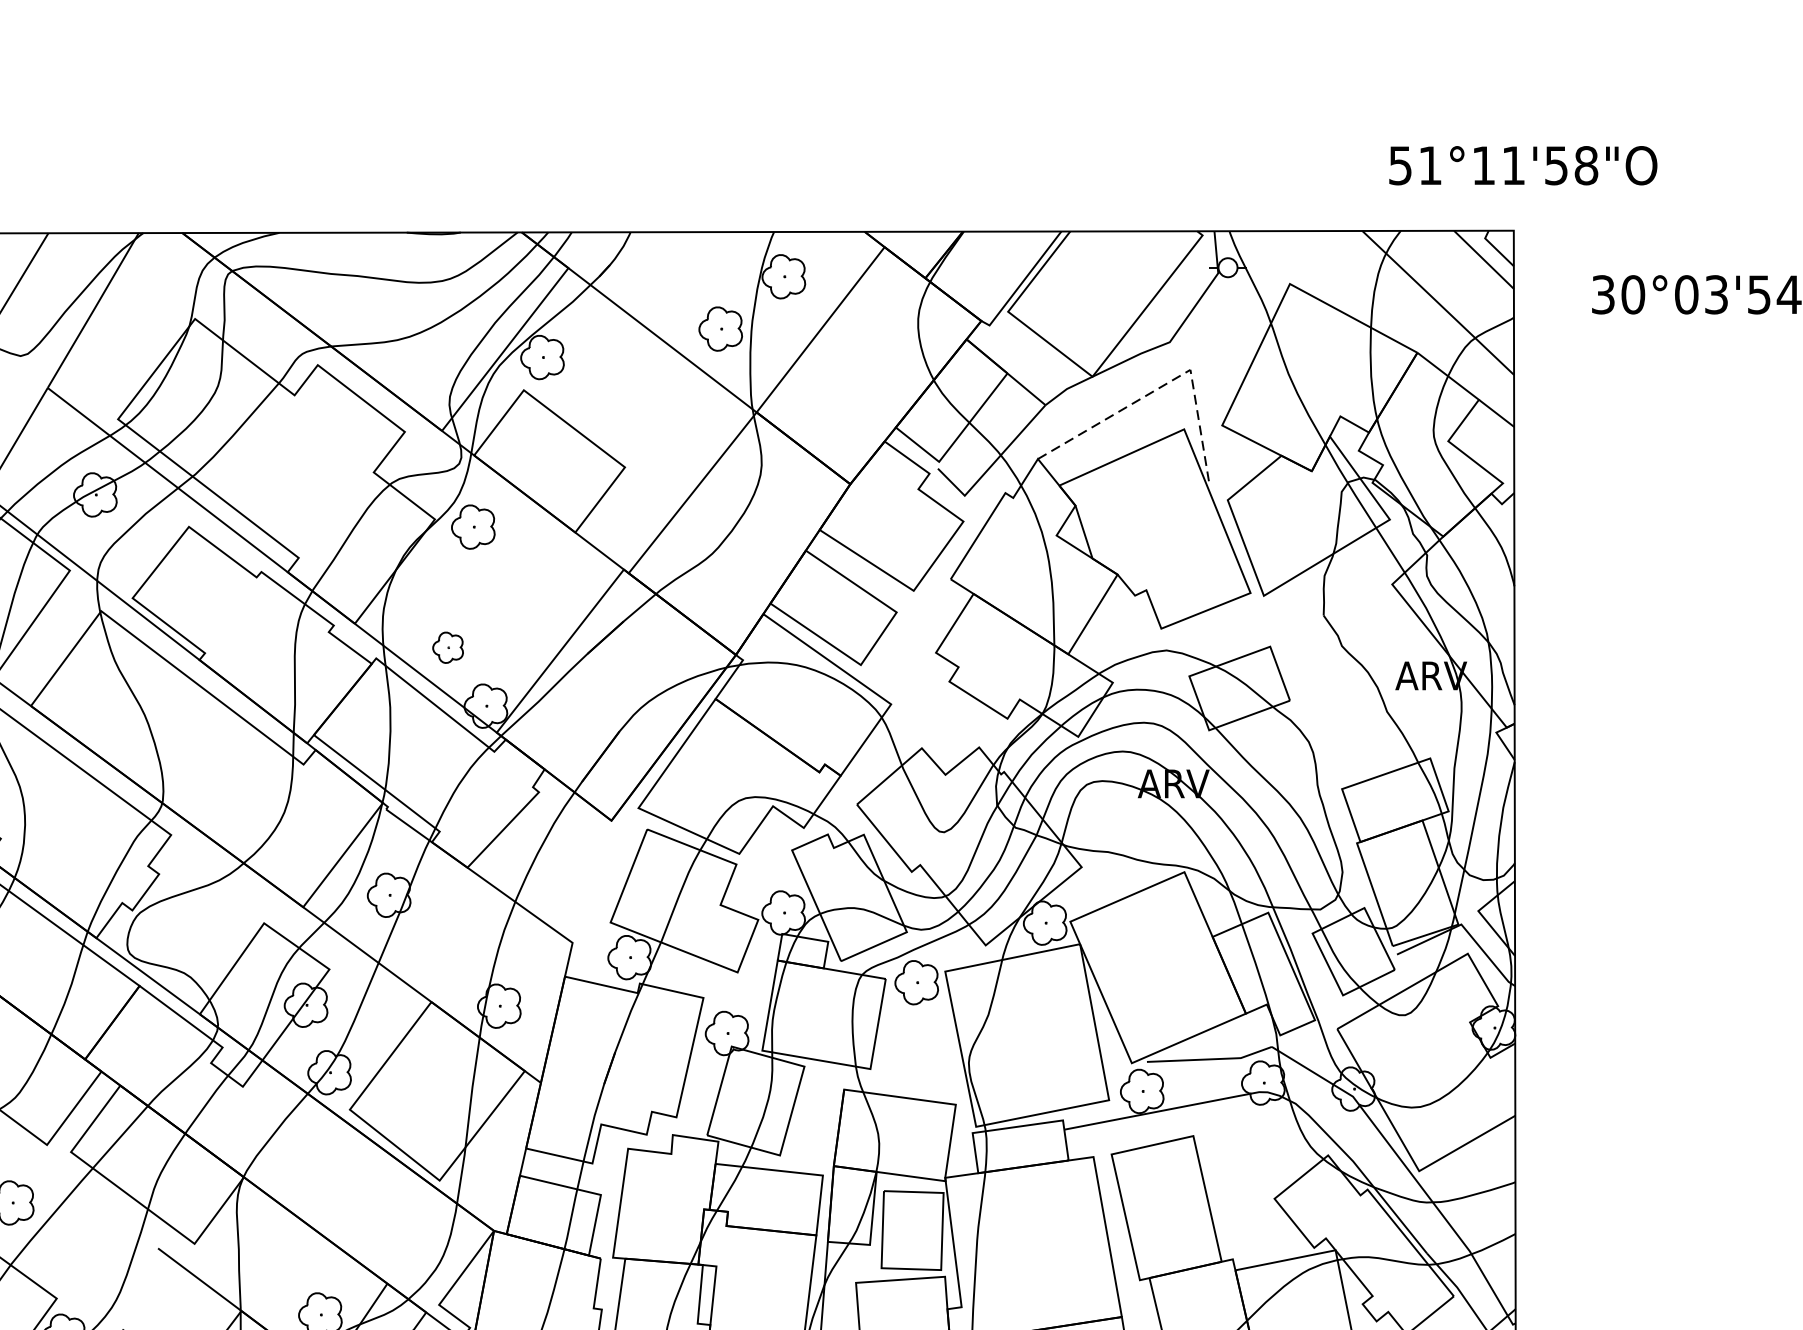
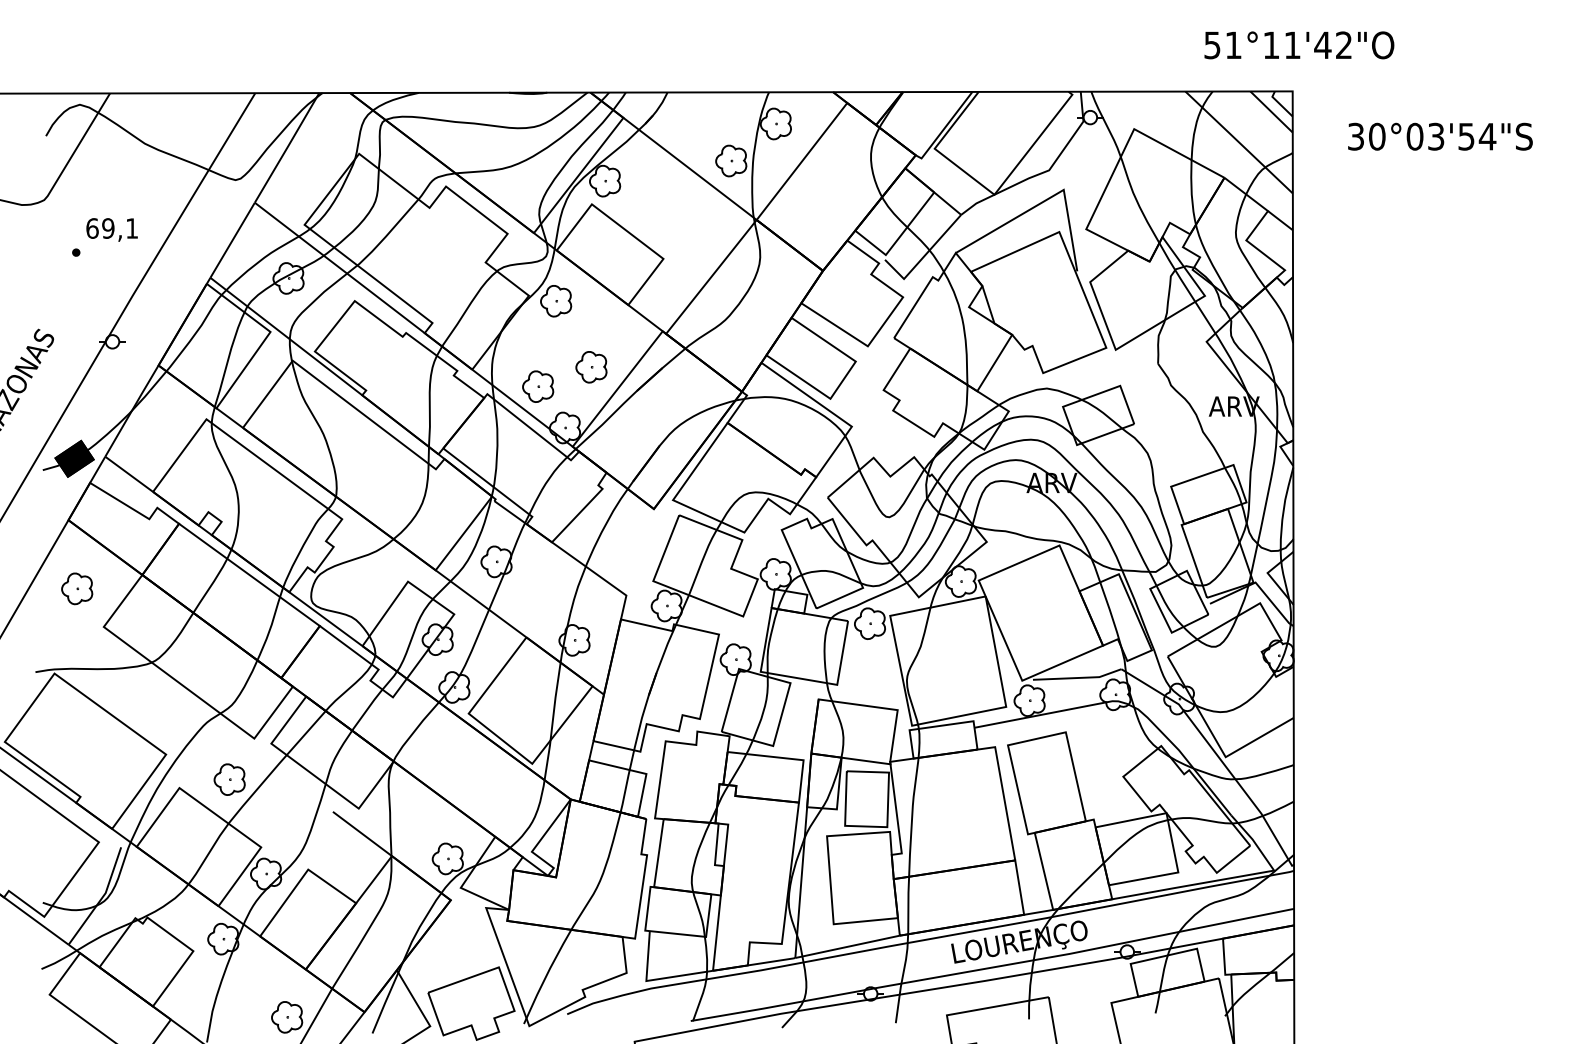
text: (1571, 165) -> (1333, 45), 51°11'58"O -> 51°11'42"O
line: (1164, 384) -> (1045, 200), dashed -> solid
part: (523, 620) -> (591, 367), added
part: (448, 647) -> (538, 386), size x1.43

